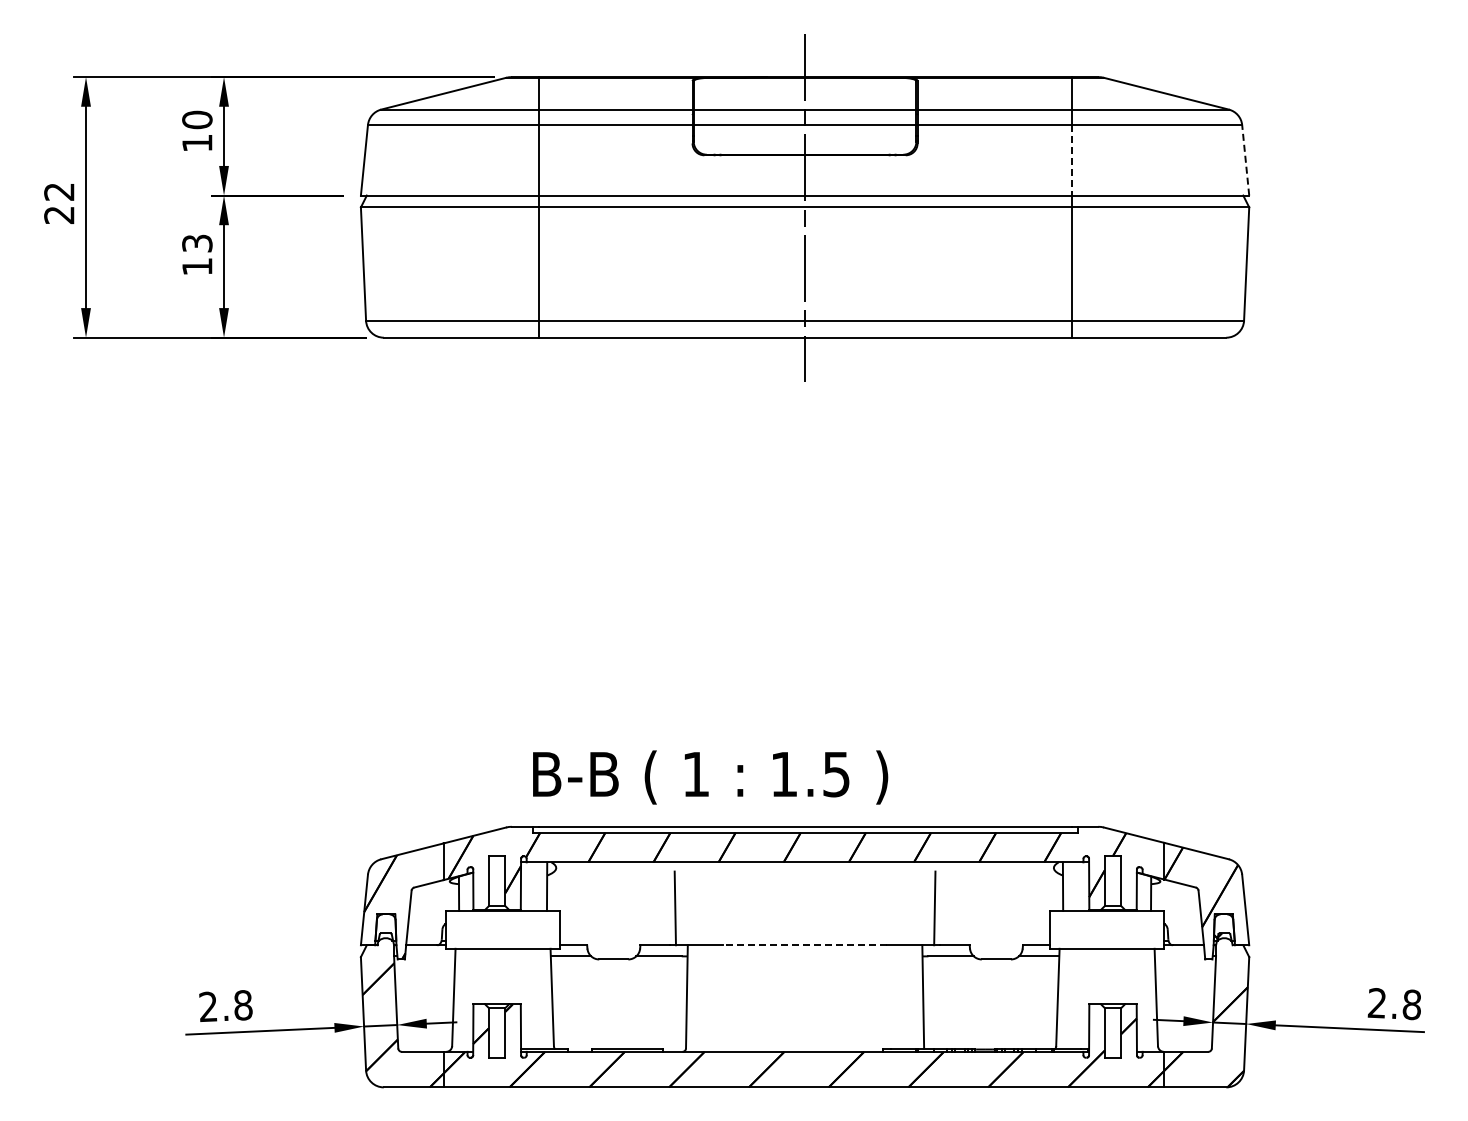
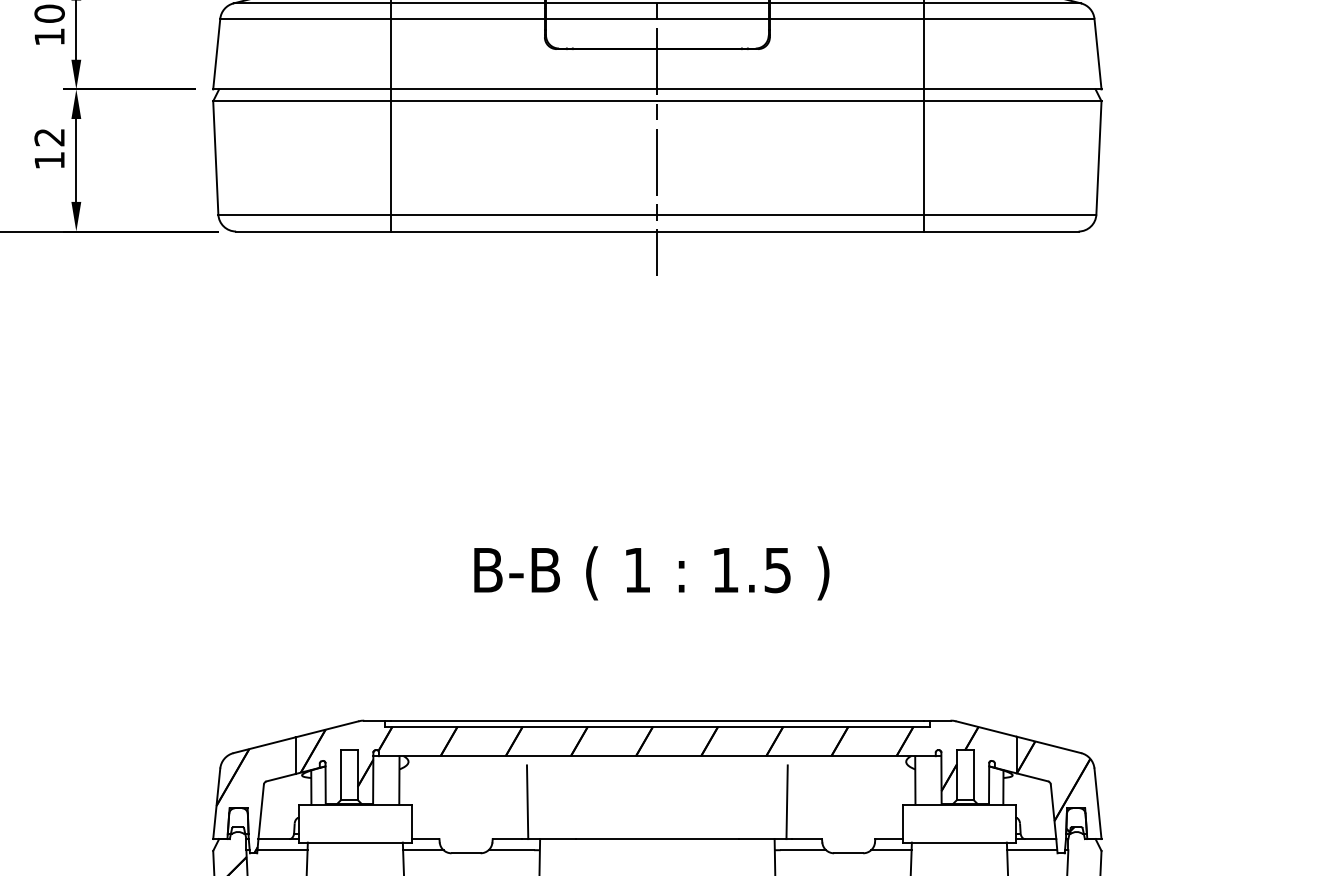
line: (1245, 159) -> (1097, 53), dashed -> solid
line: (1071, 160) -> (923, 54), dashed -> solid
text: (197, 243) -> (49, 137), 13 -> 12
text: (710, 777) -> (651, 573), moved
line: (805, 945) -> (657, 839), dashed -> solid
line: (430, 956) -> (282, 850), added
line: (1179, 956) -> (1031, 850), added

